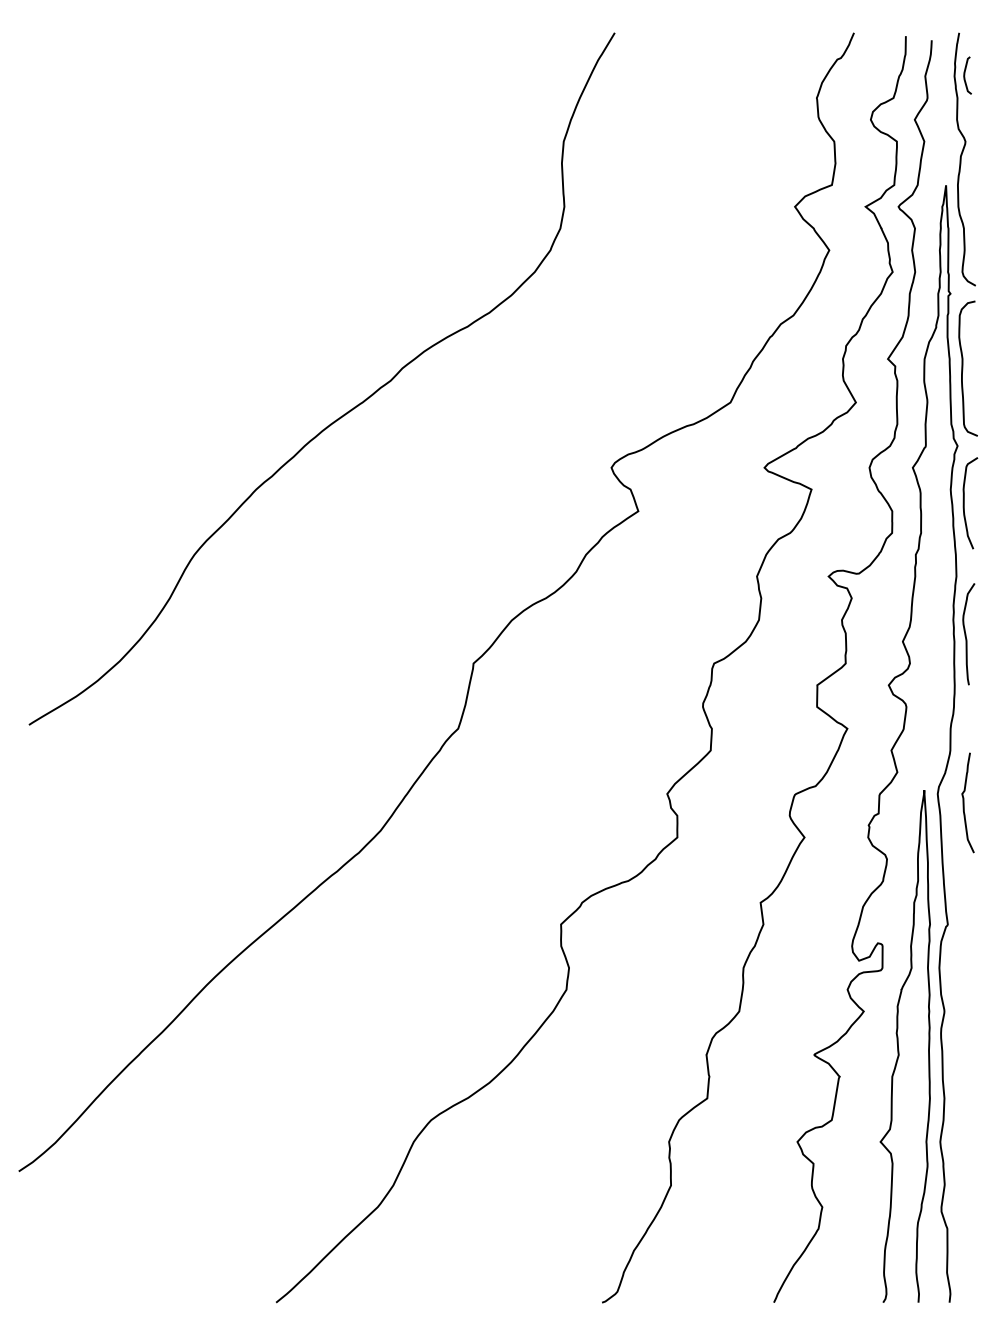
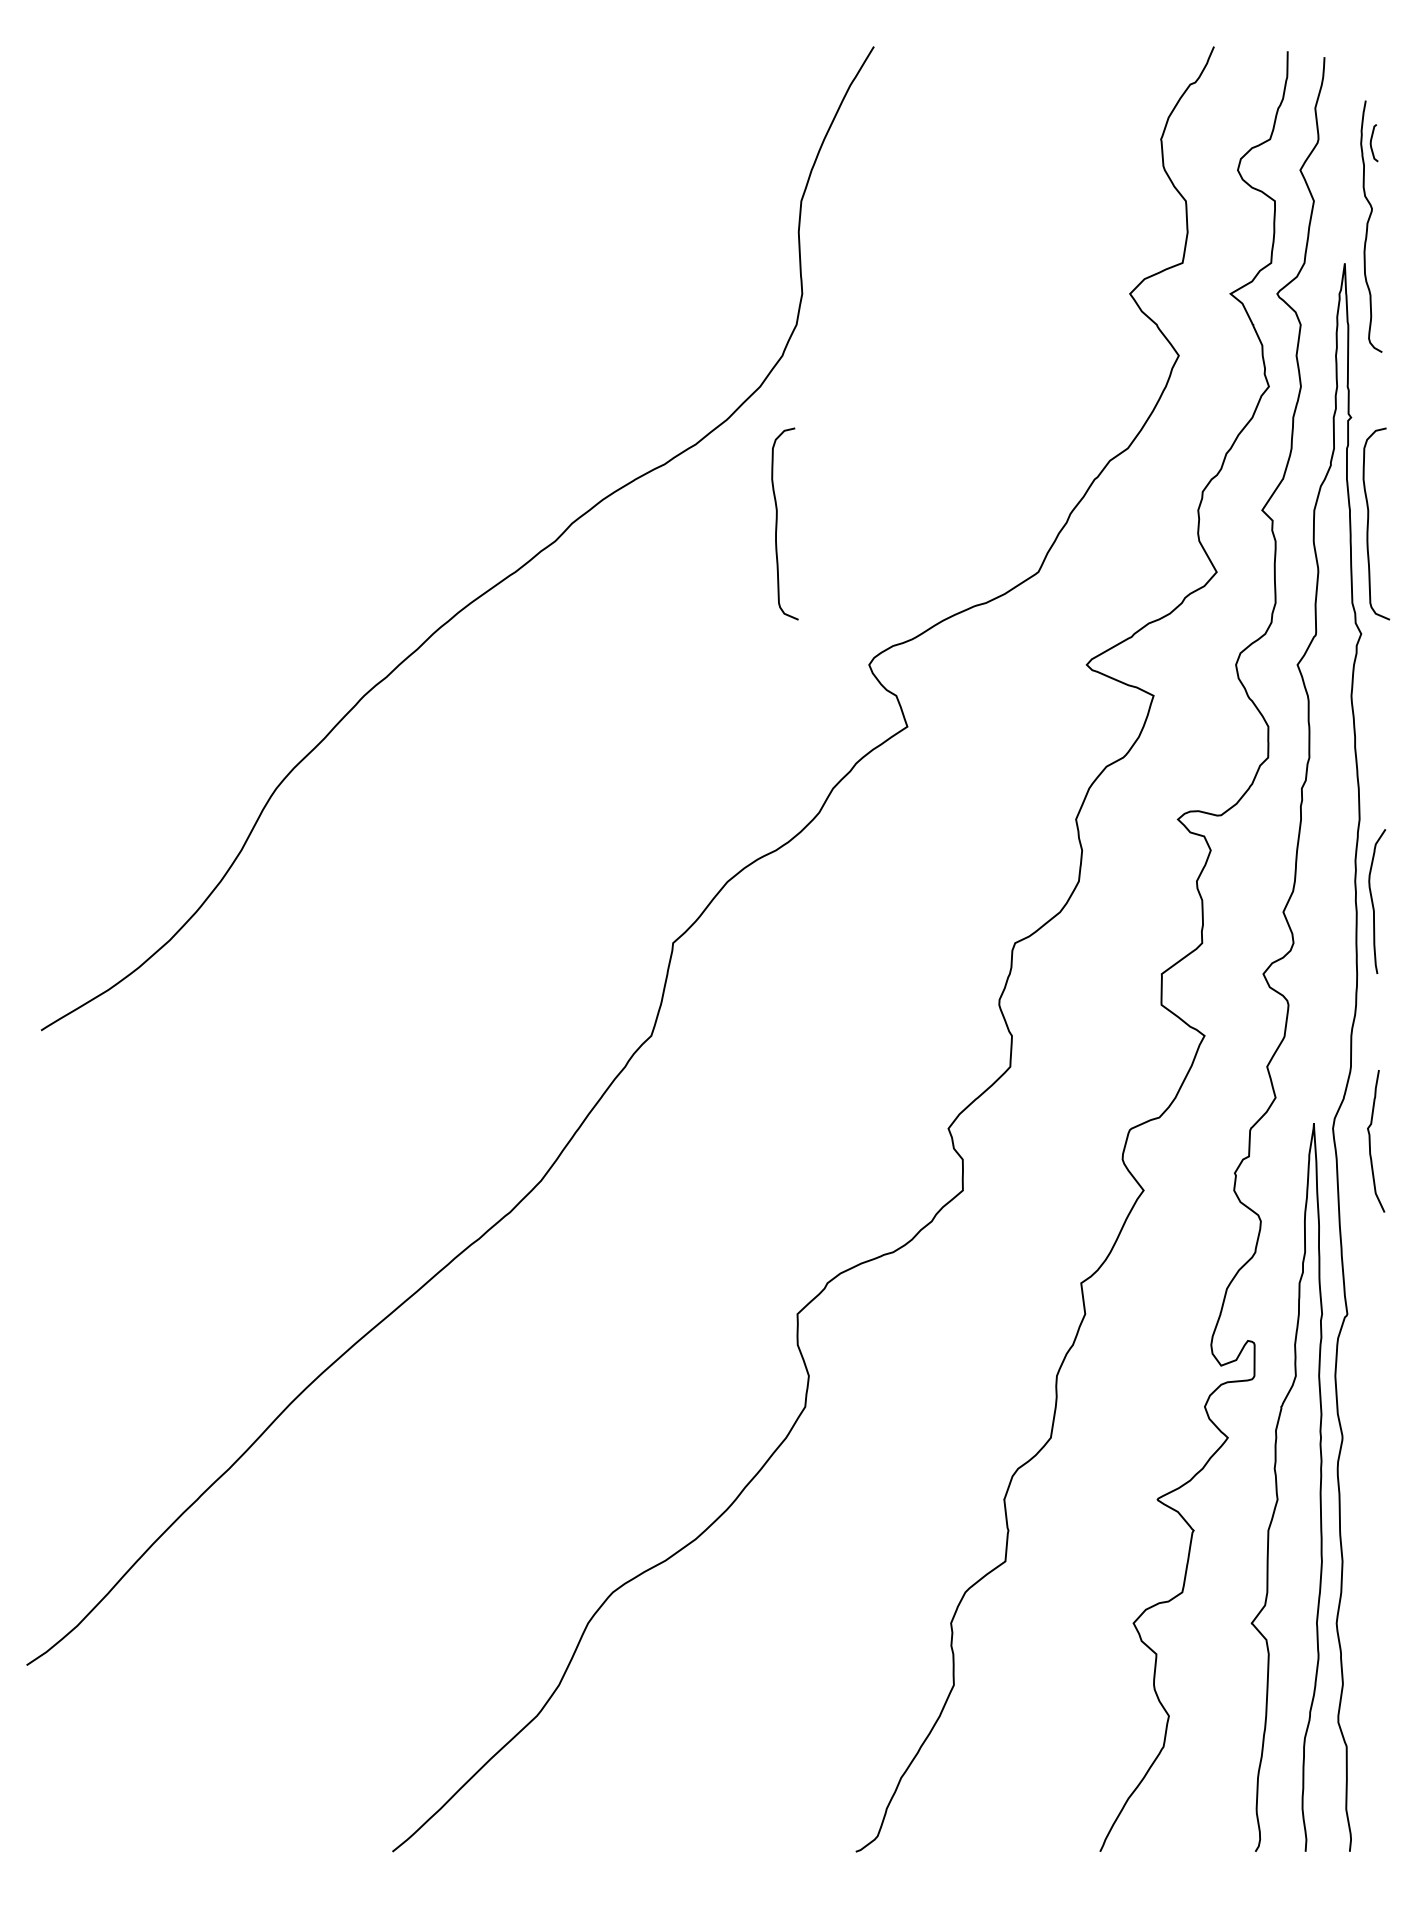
part: (964, 159) -> (1371, 226), size x0.7
curve: (547, 368) -> (778, 523), added
curve: (964, 503) -> (1371, 715), removed

